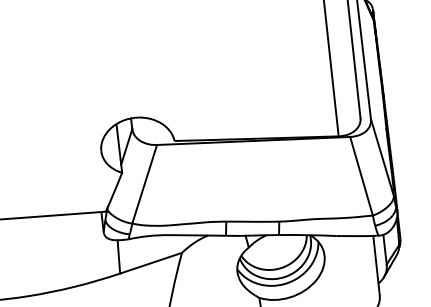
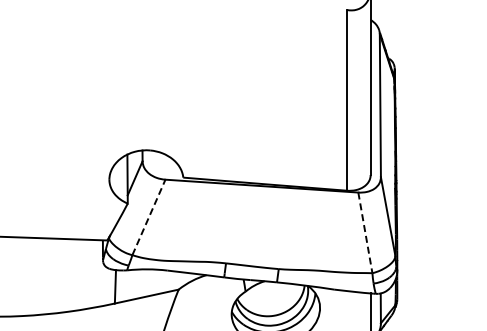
line: (361, 175) -> (365, 232), solid -> dashed
line: (145, 183) -> (149, 216), solid -> dashed

